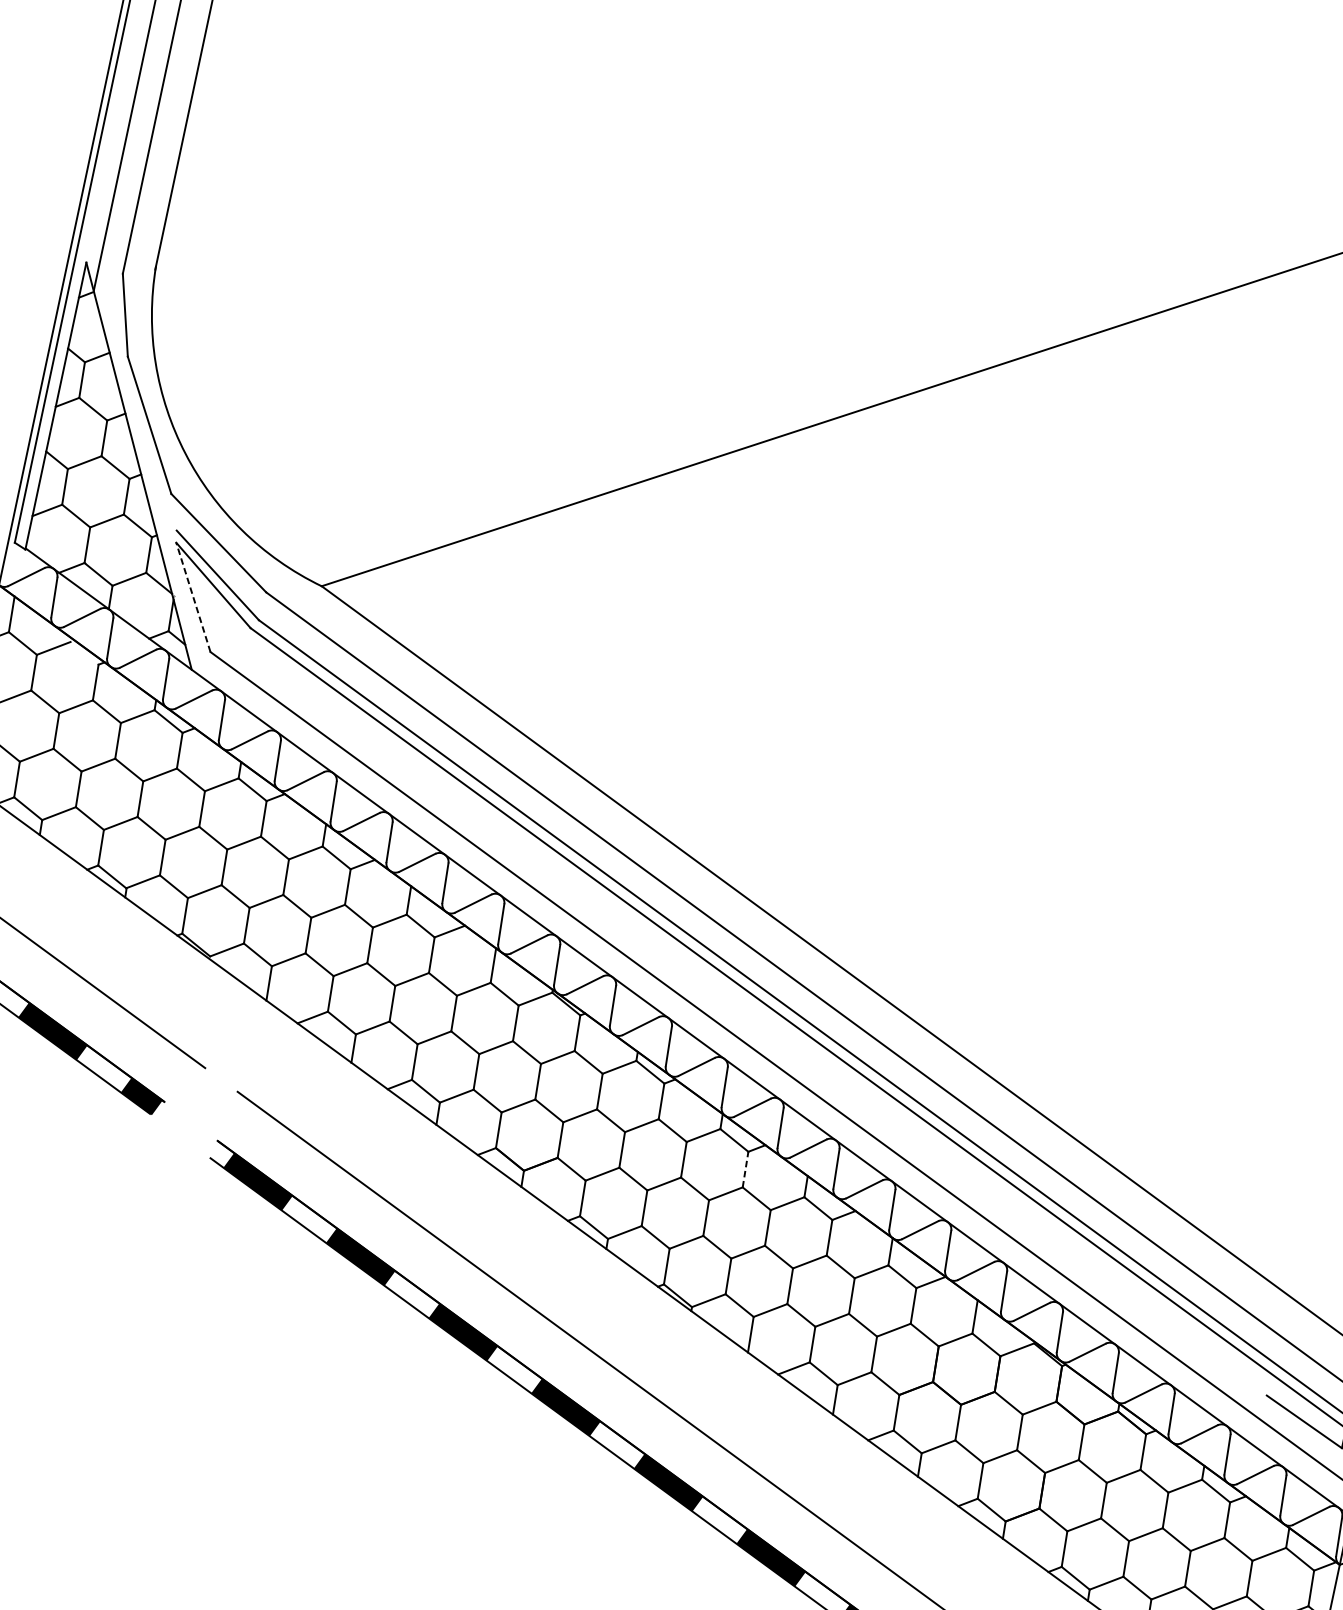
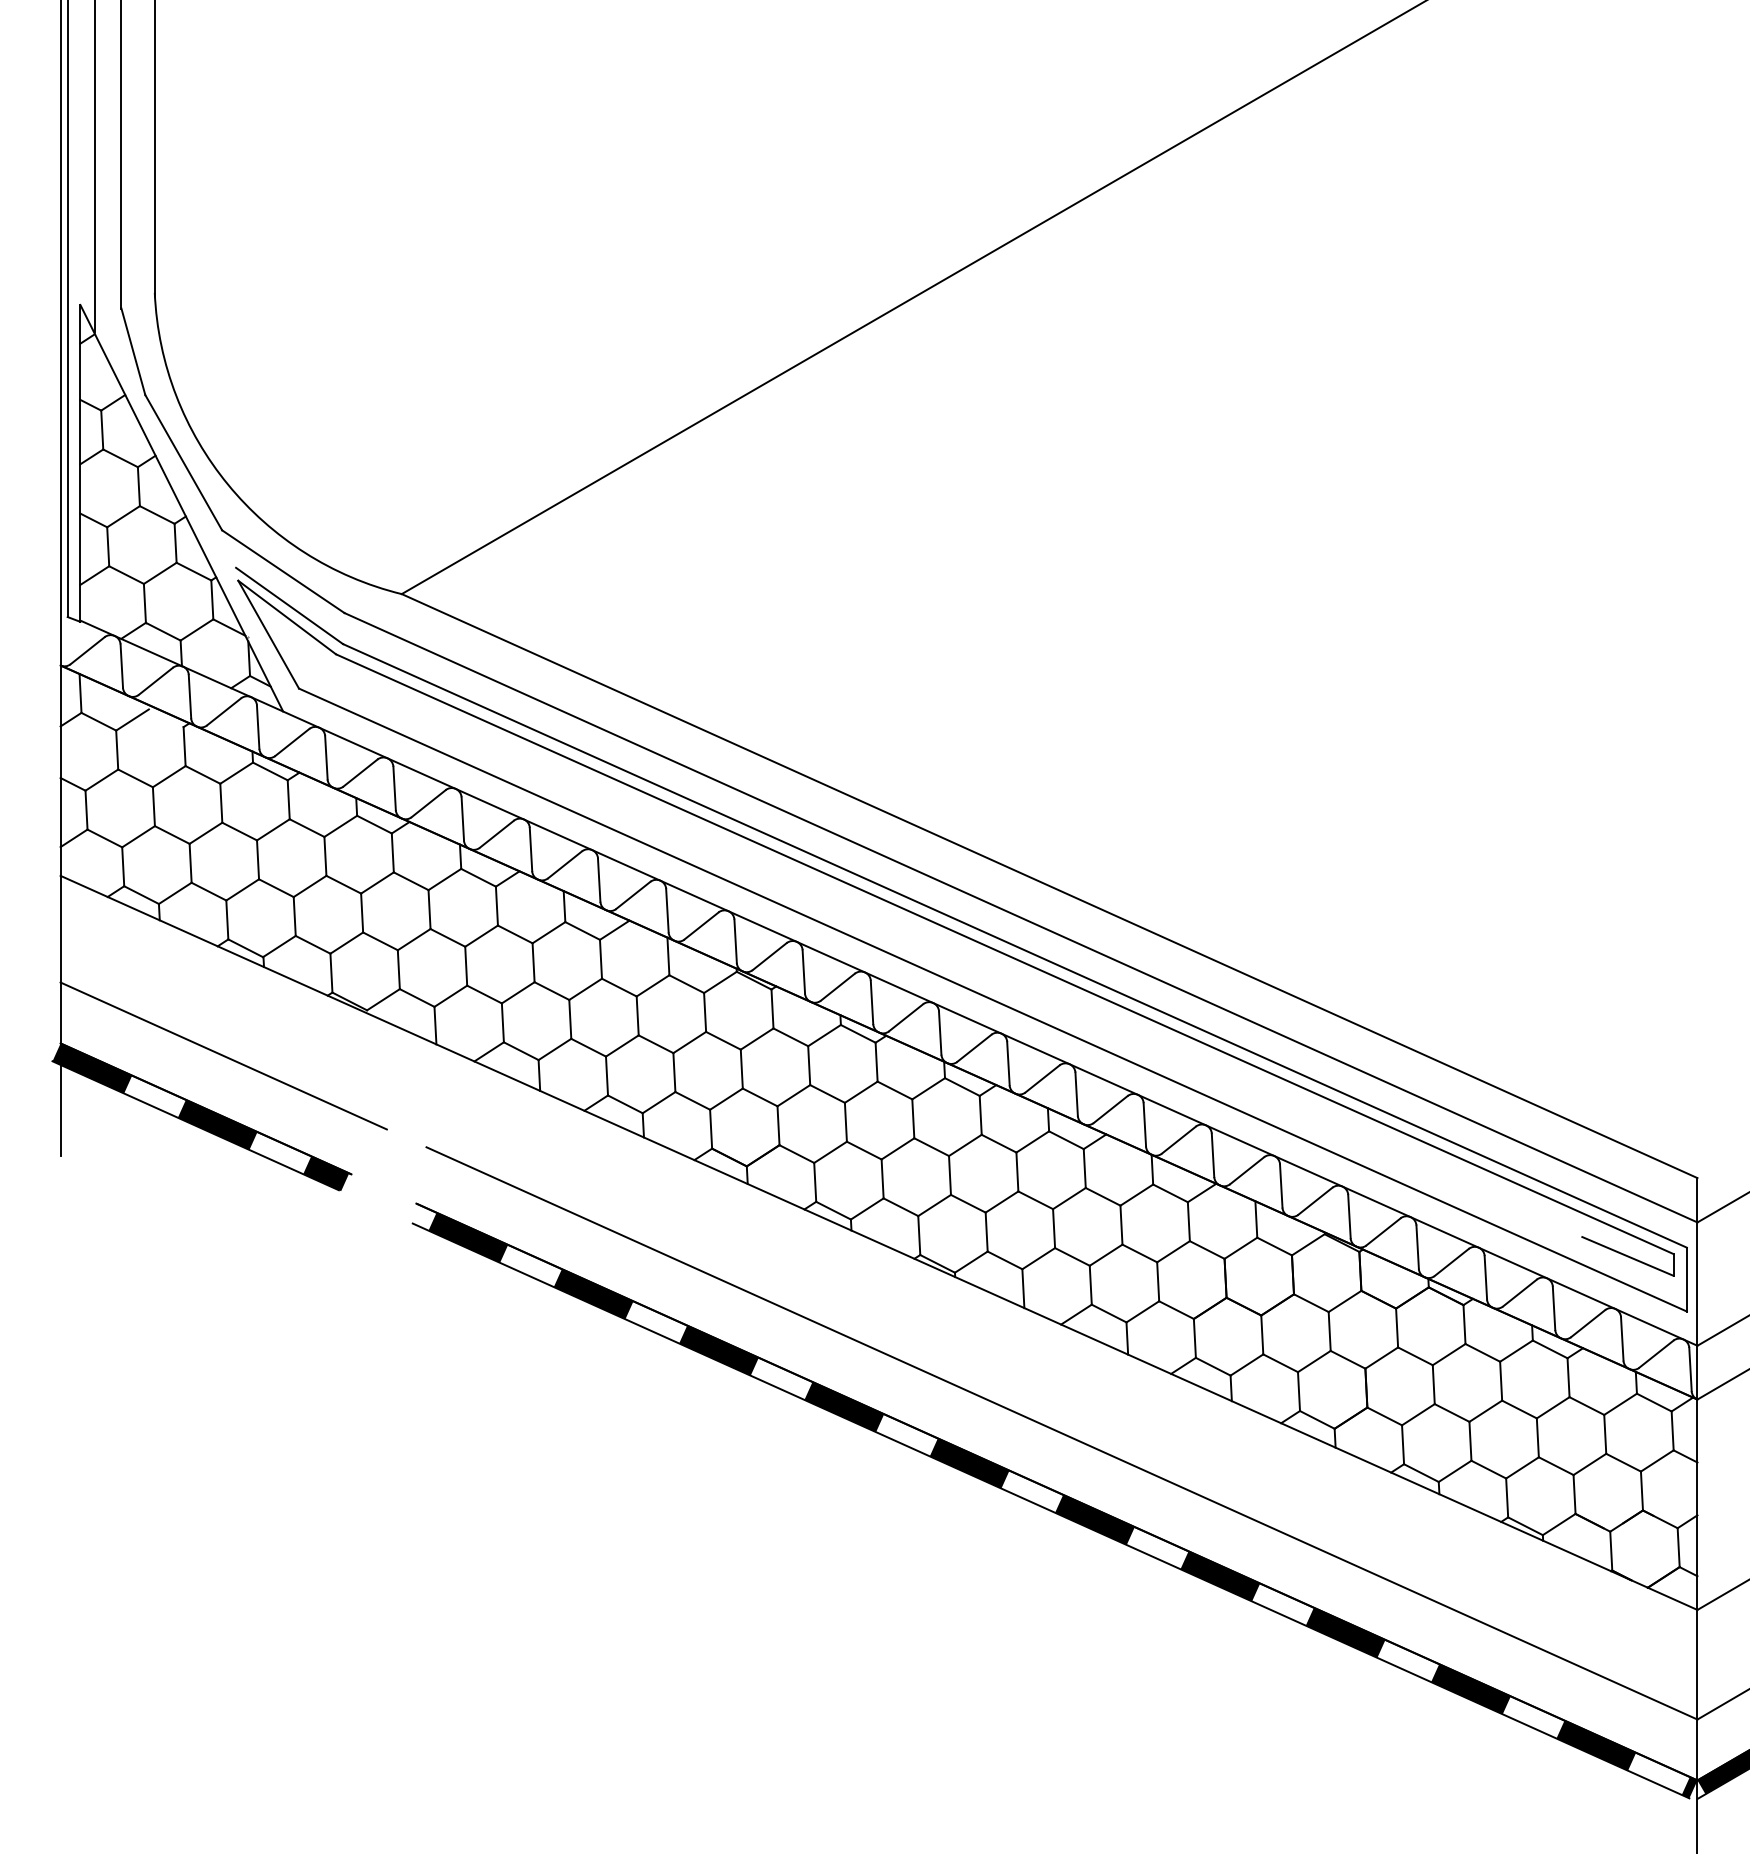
line: (193, 597) -> (268, 634), dashed -> solid
line: (745, 1168) -> (980, 1114), dashed -> solid

